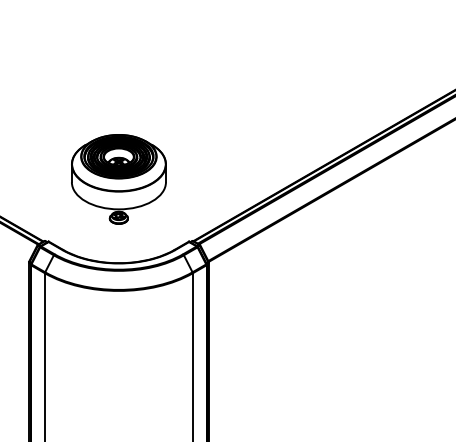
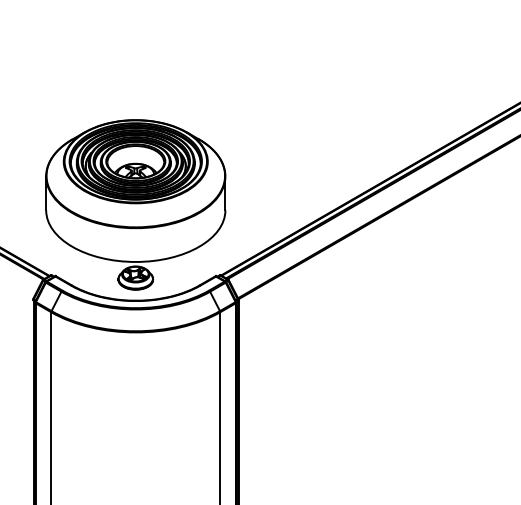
part: (118, 179) -> (135, 205), size x1.67

